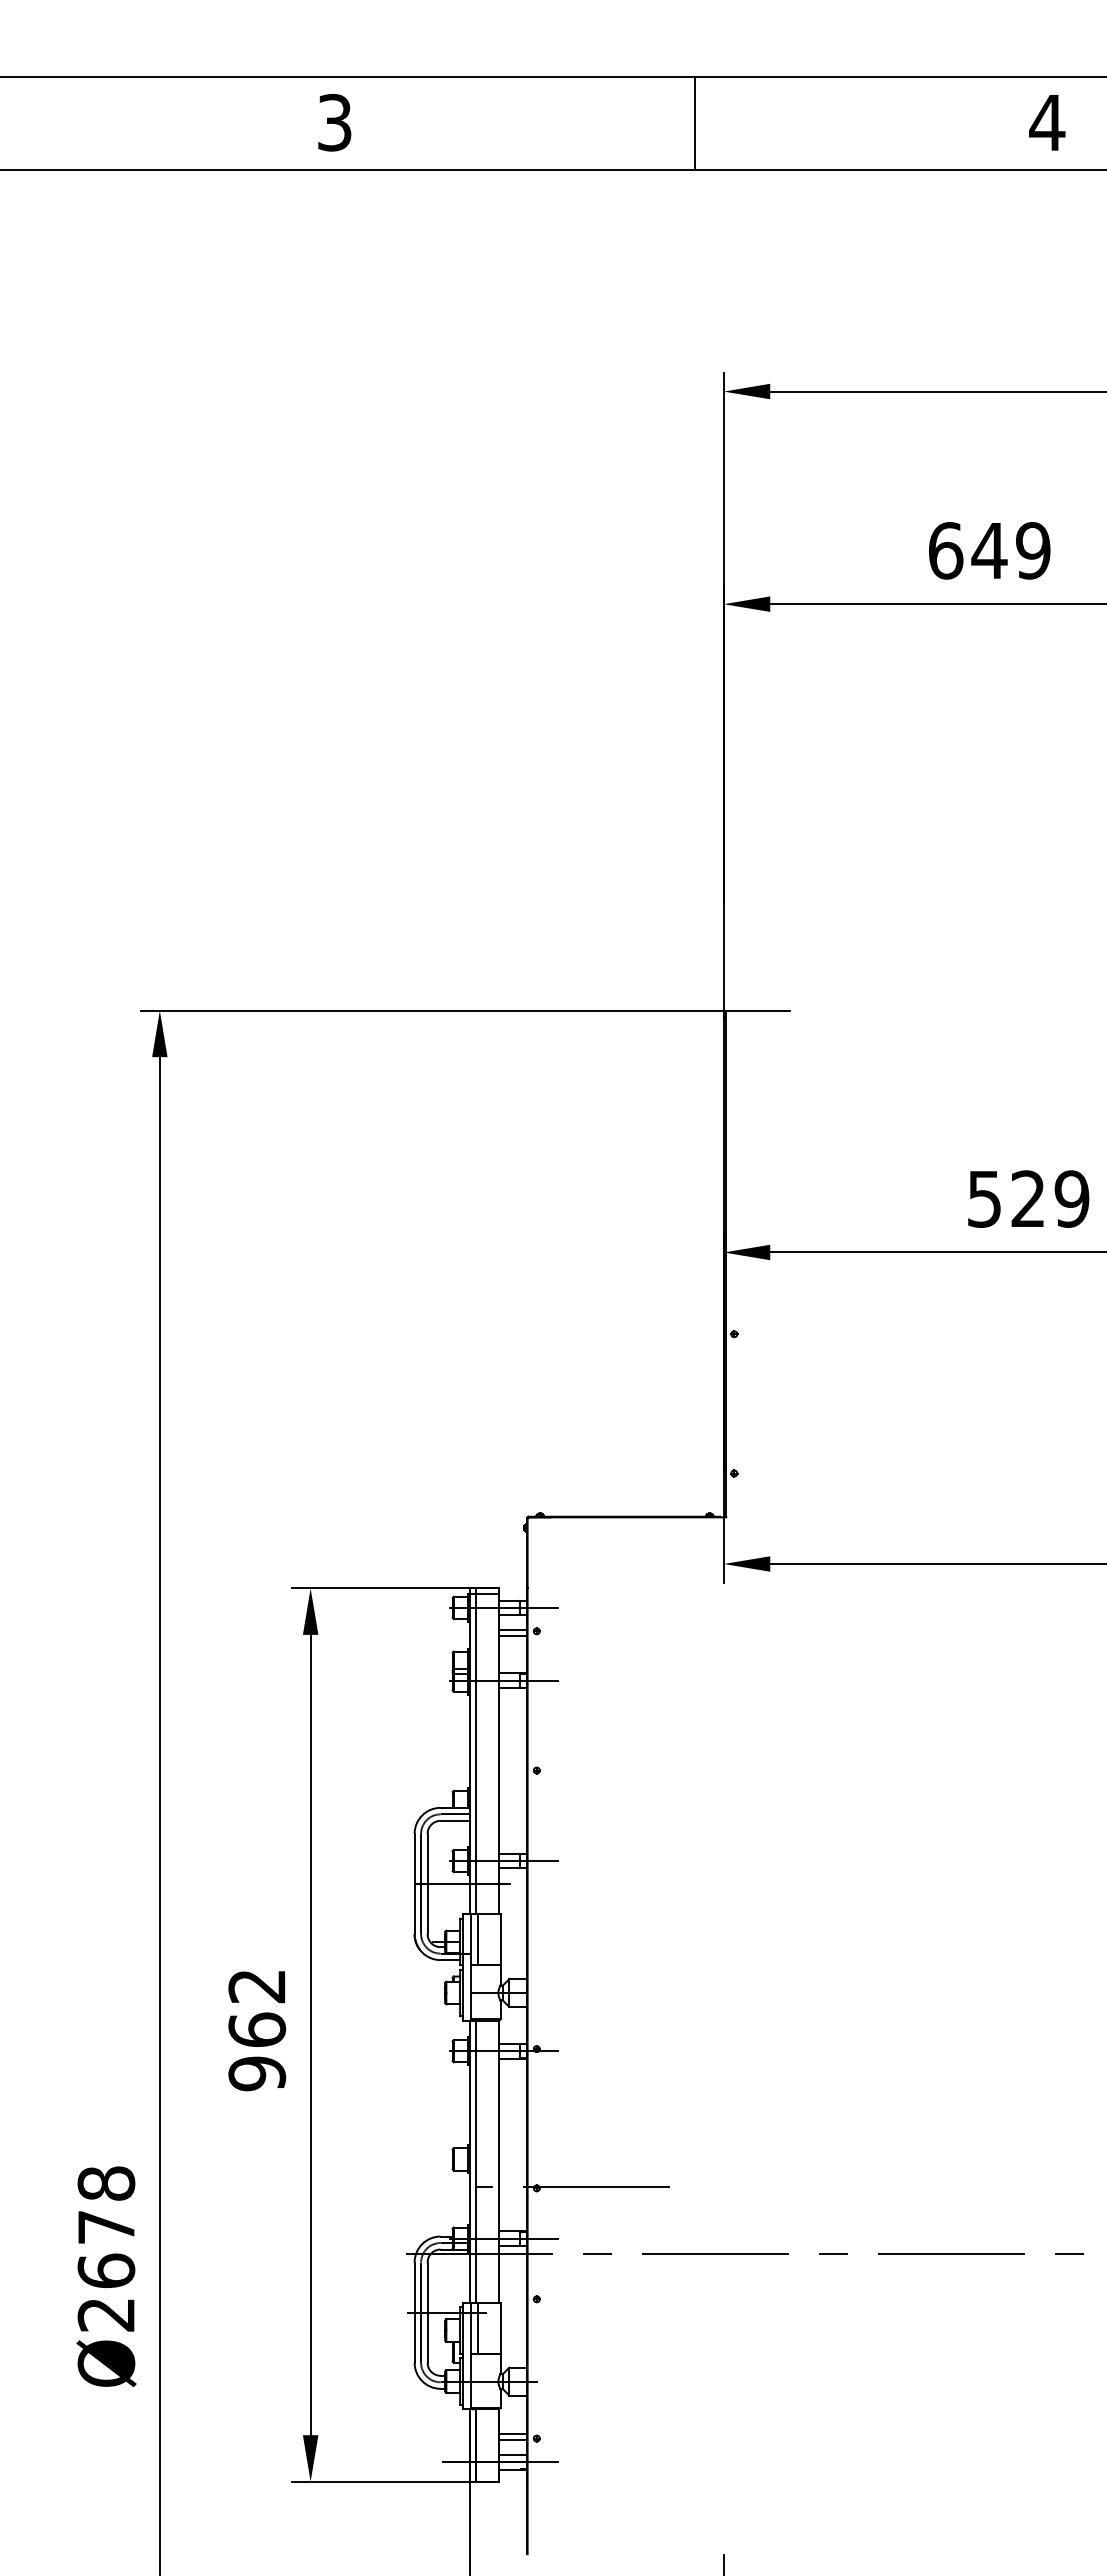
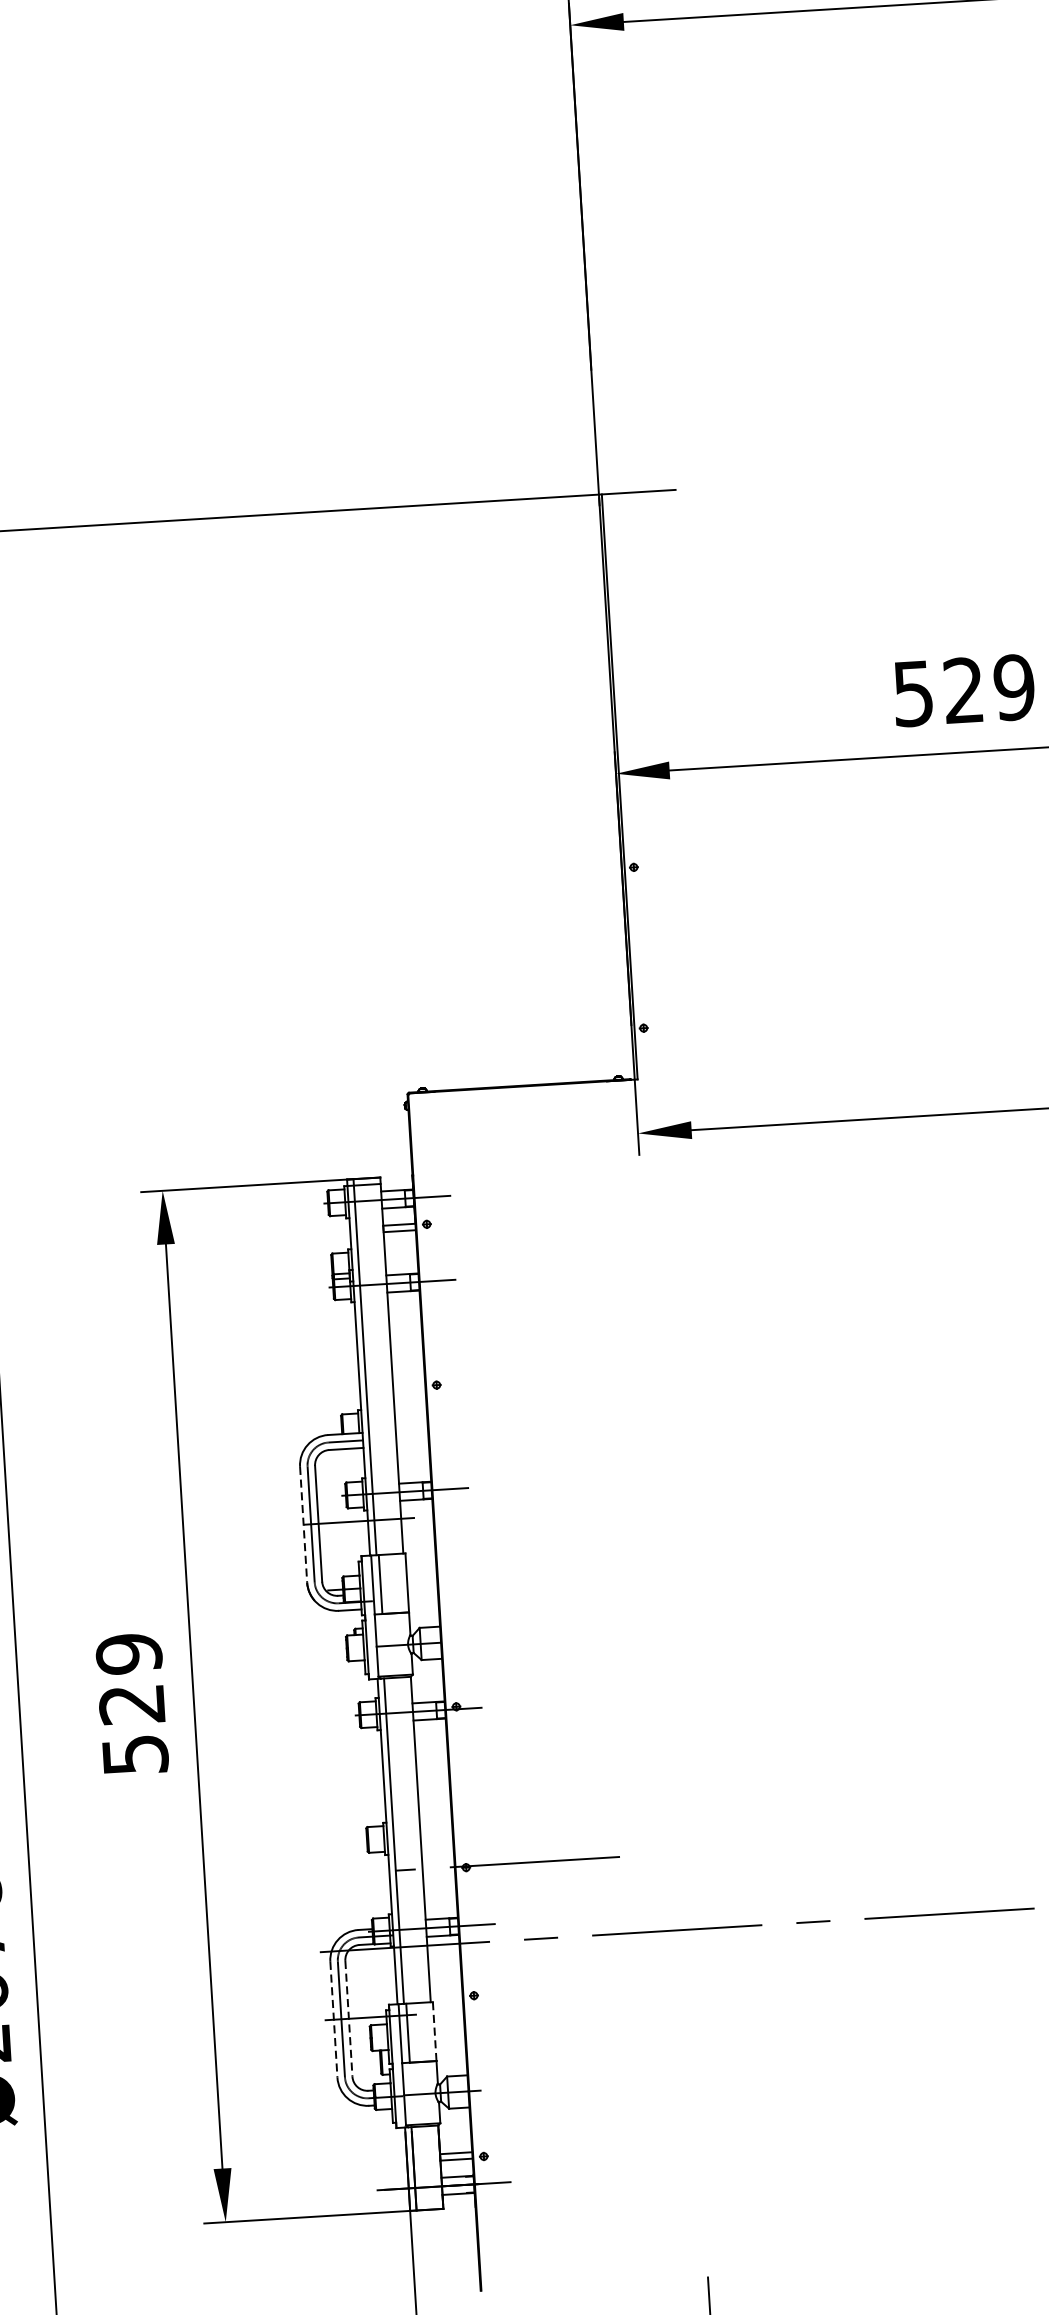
line: (414, 1884) -> (303, 1525), solid -> dashed
text: (257, 2030) -> (132, 1705), 962 -> 529
line: (414, 2313) -> (333, 2020), solid -> dashed
line: (427, 2313) -> (348, 2019), solid -> dashed
line: (500, 2328) -> (434, 2031), solid -> dashed

